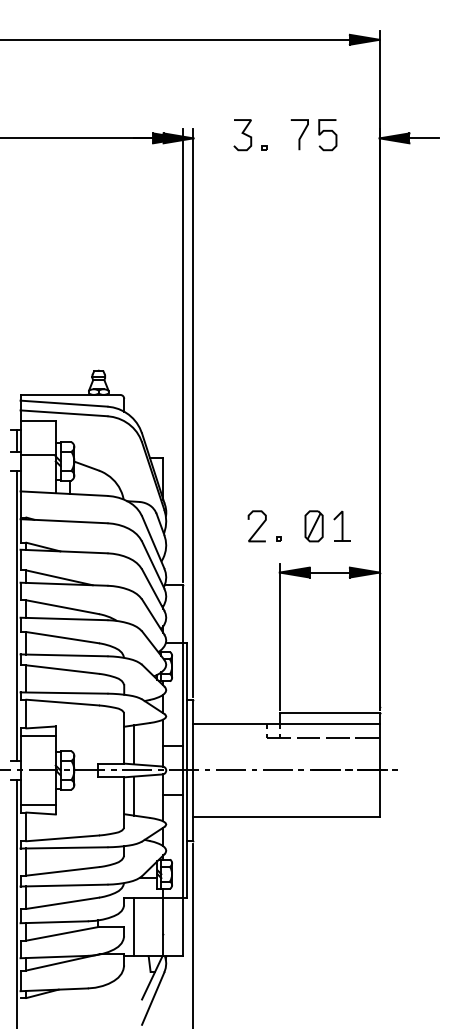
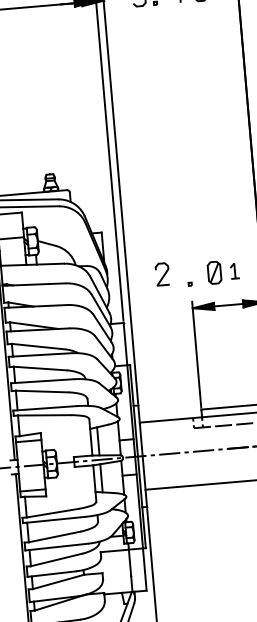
part: (341, 525) -> (234, 270), size x0.7
curve: (258, 527) -> (163, 275), moved
line: (134, 926) -> (109, 572), removed

